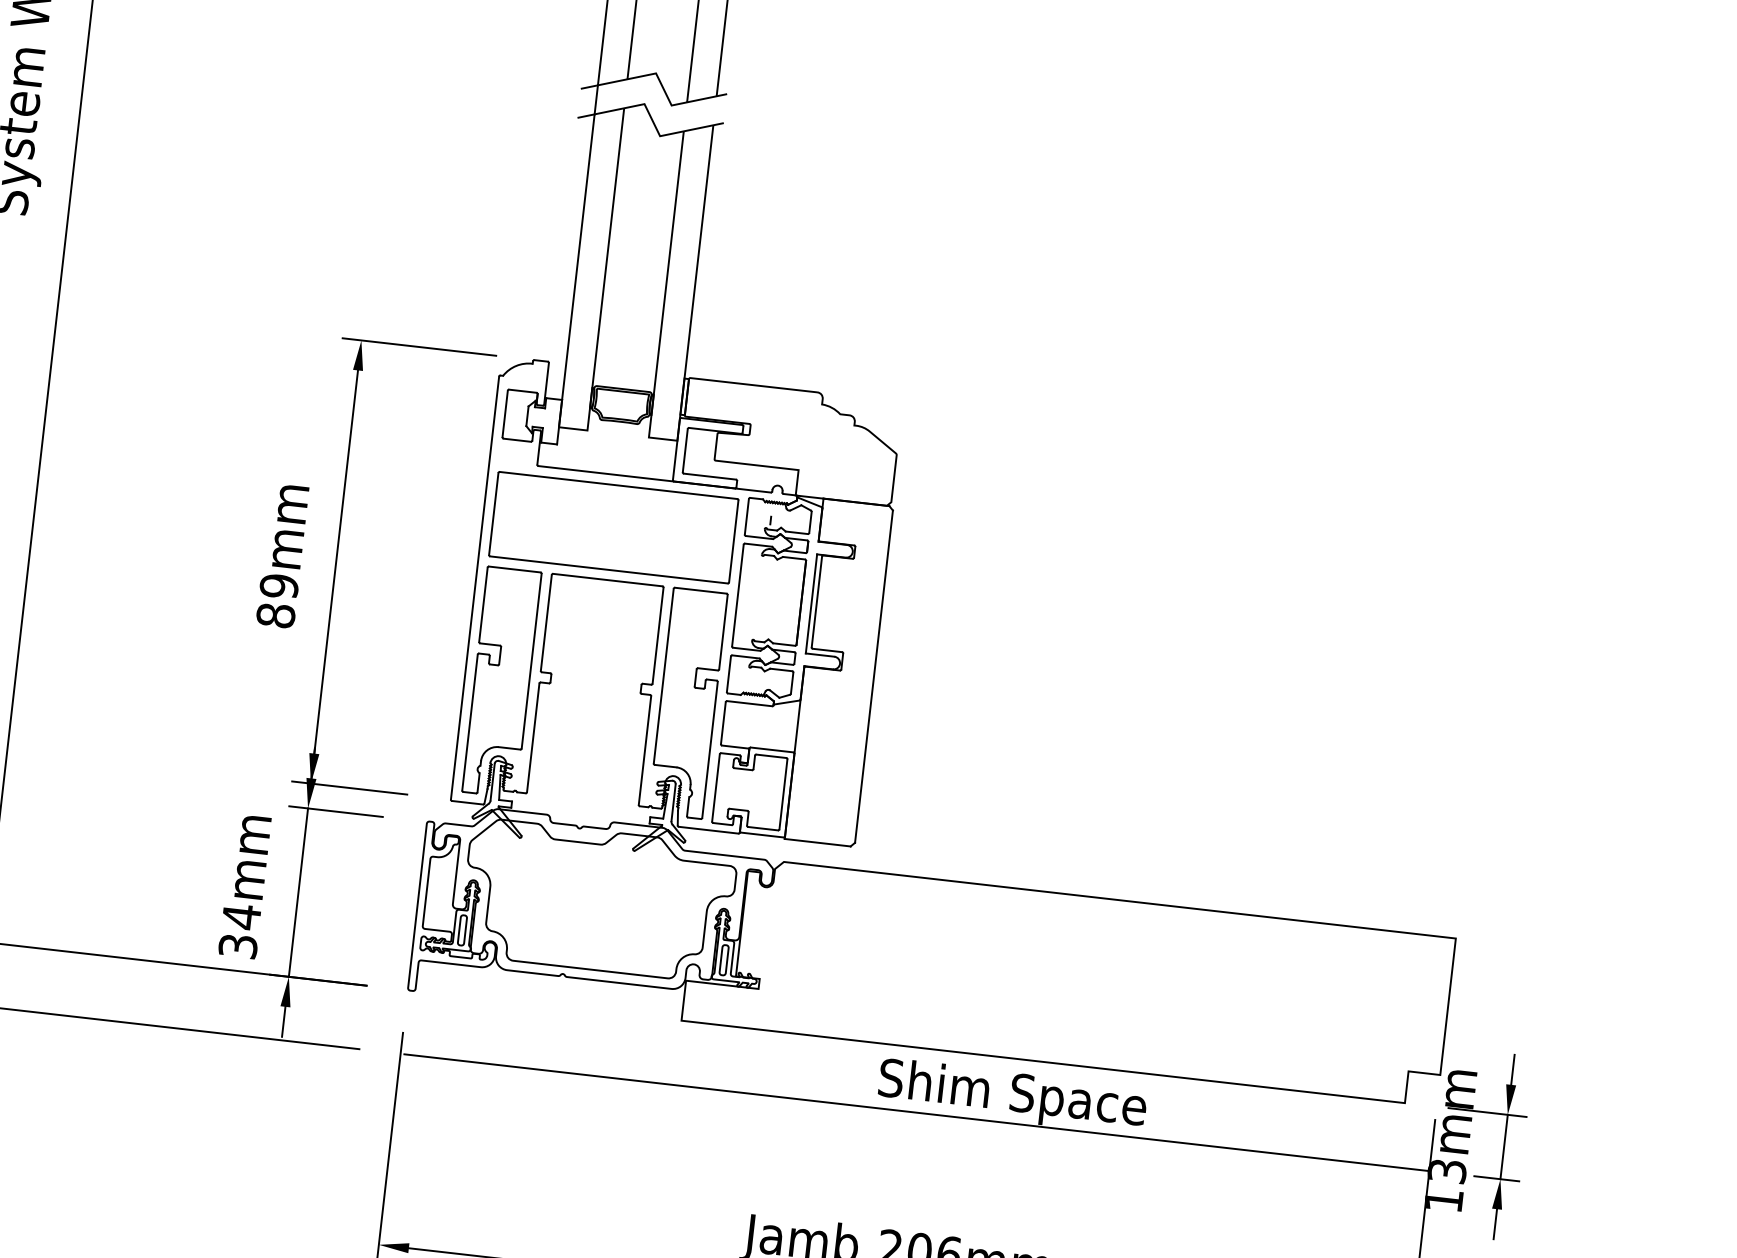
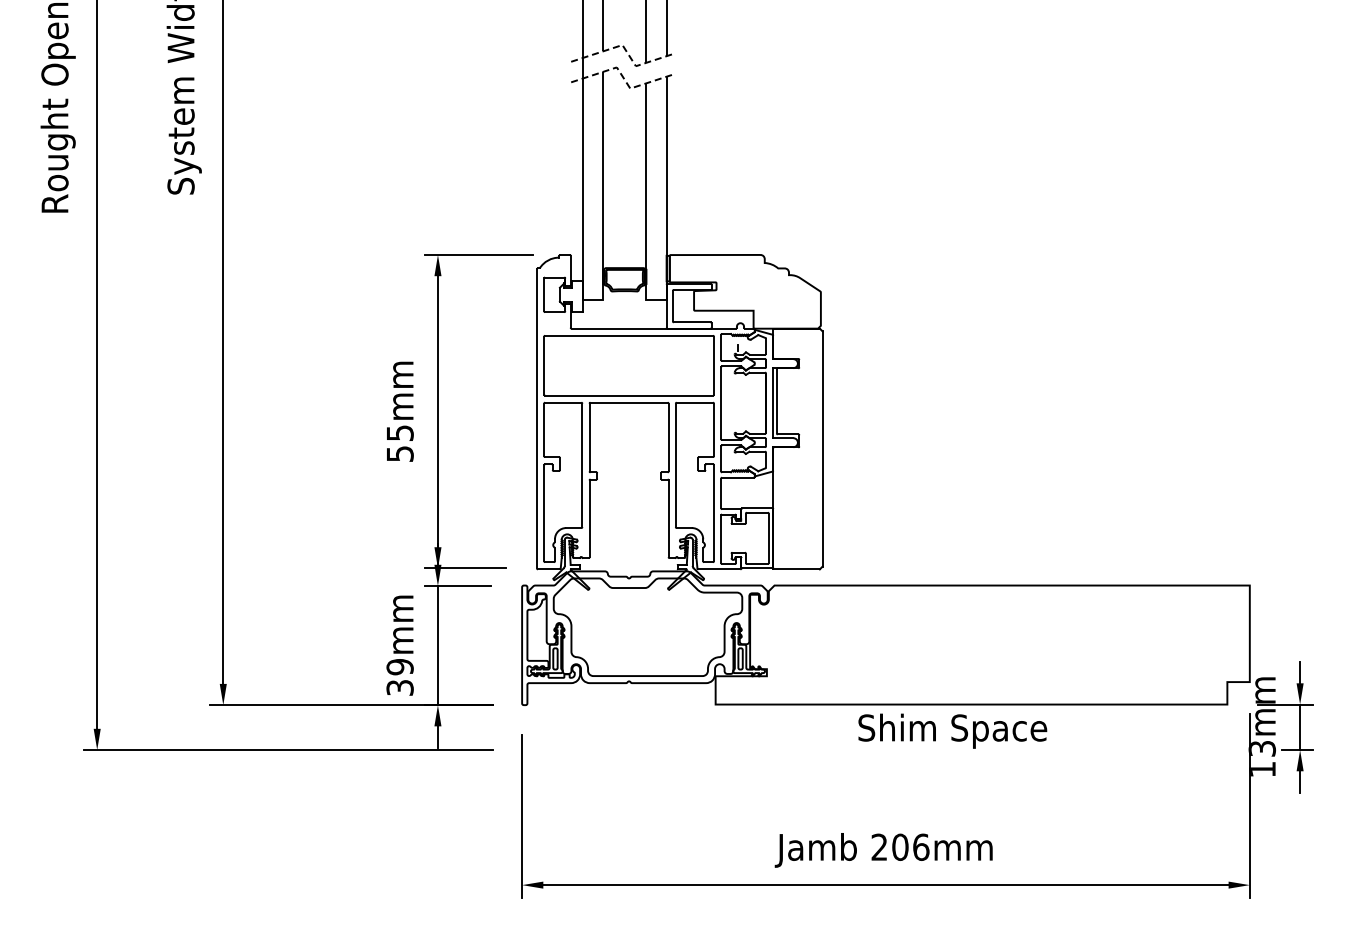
line: (659, 80) -> (625, 49), solid -> dashed
line: (652, 119) -> (623, 77), solid -> dashed
text: (276, 600) -> (399, 443), 89mm -> 55mm
text: (240, 916) -> (399, 666), 34mm -> 39mm
line: (915, 1113) -> (886, 750), removed

